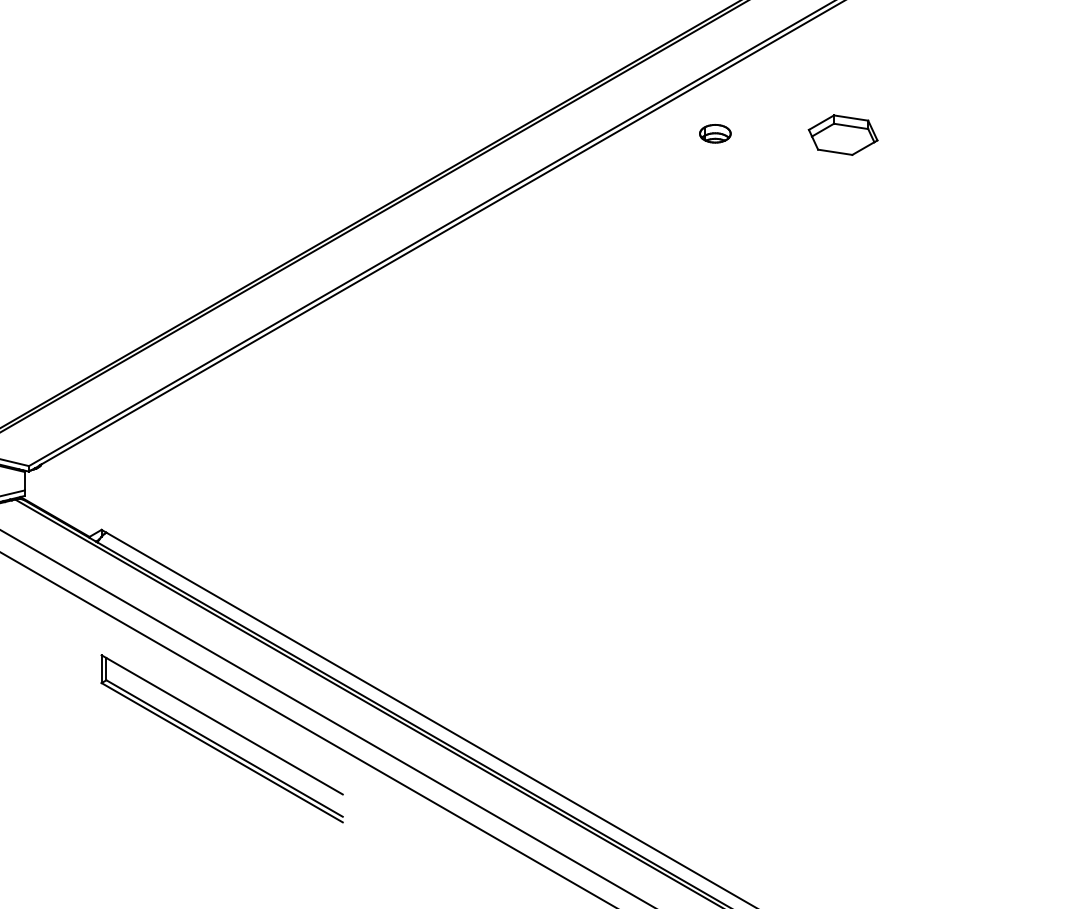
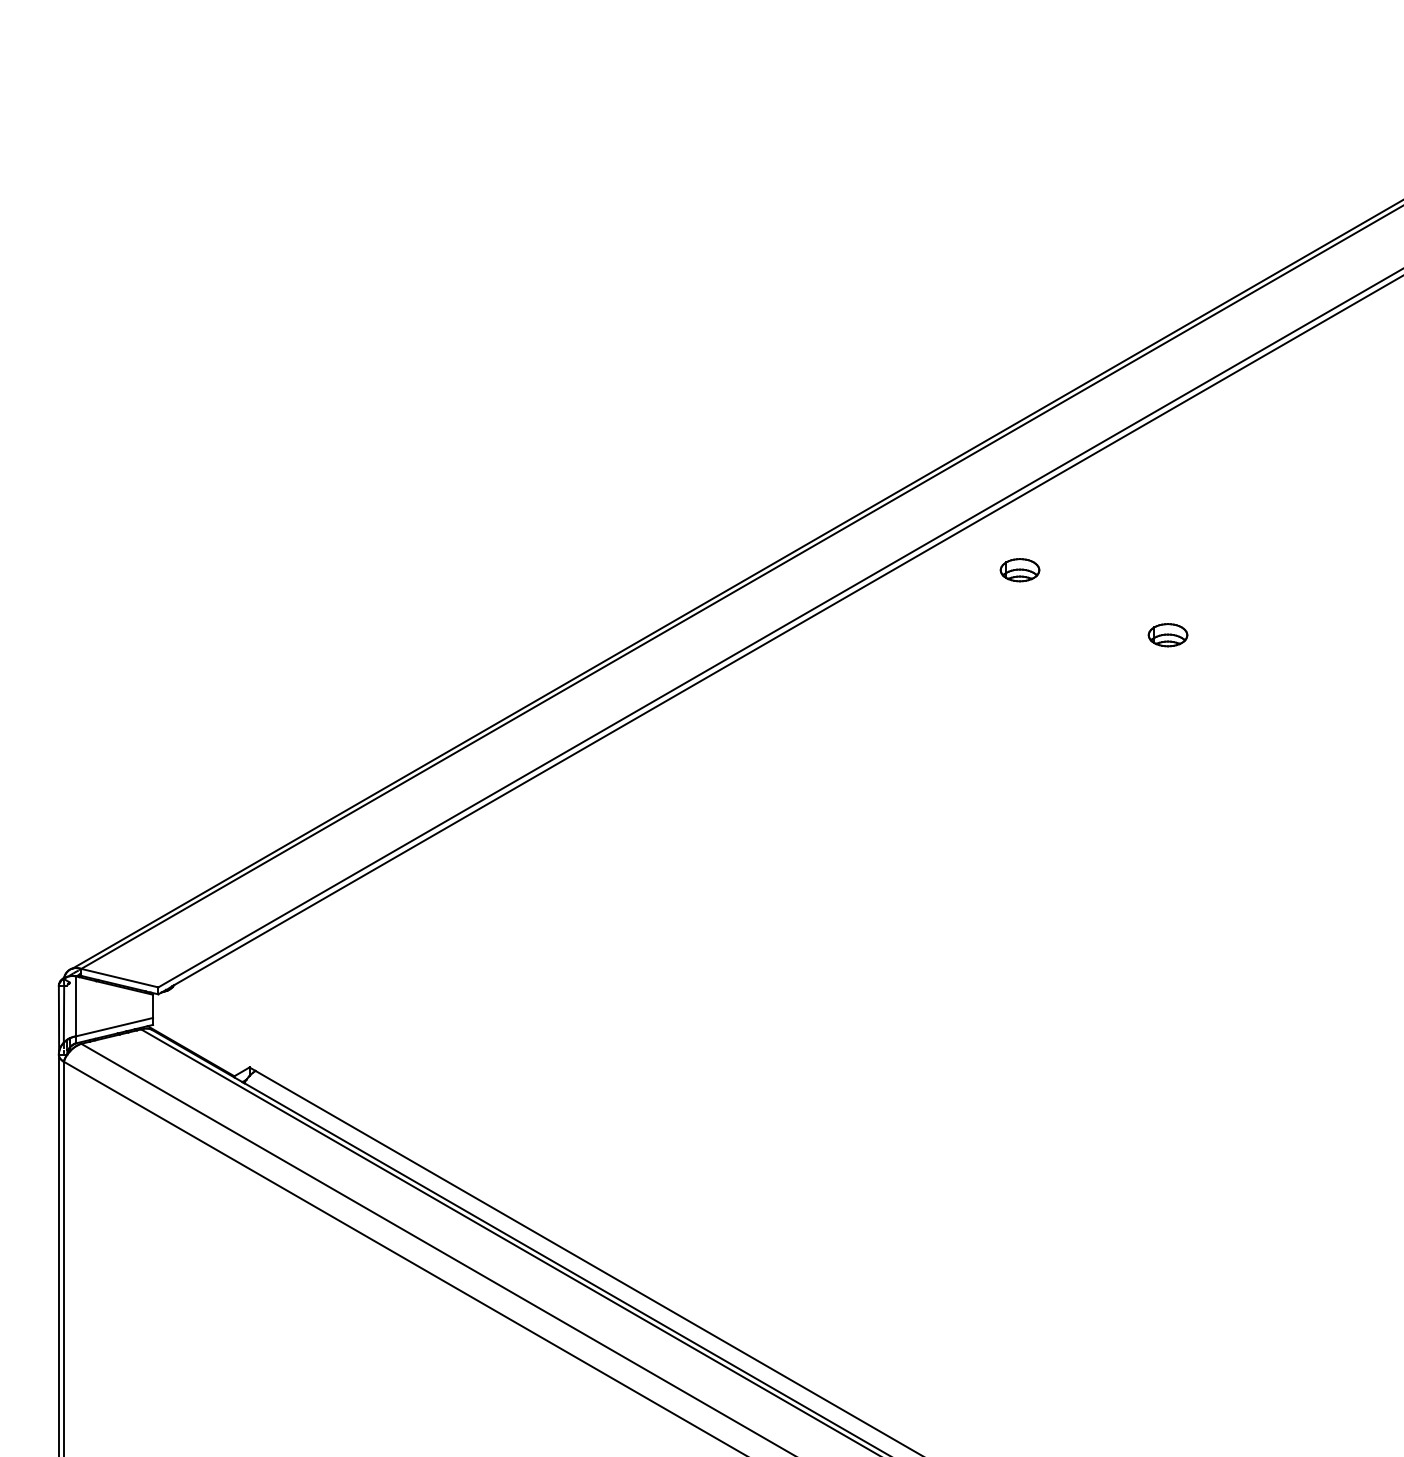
part: (843, 134) -> (1180, 571), removed
part: (832, 185) -> (1167, 635), added
part: (217, 743) -> (395, 1335), removed

